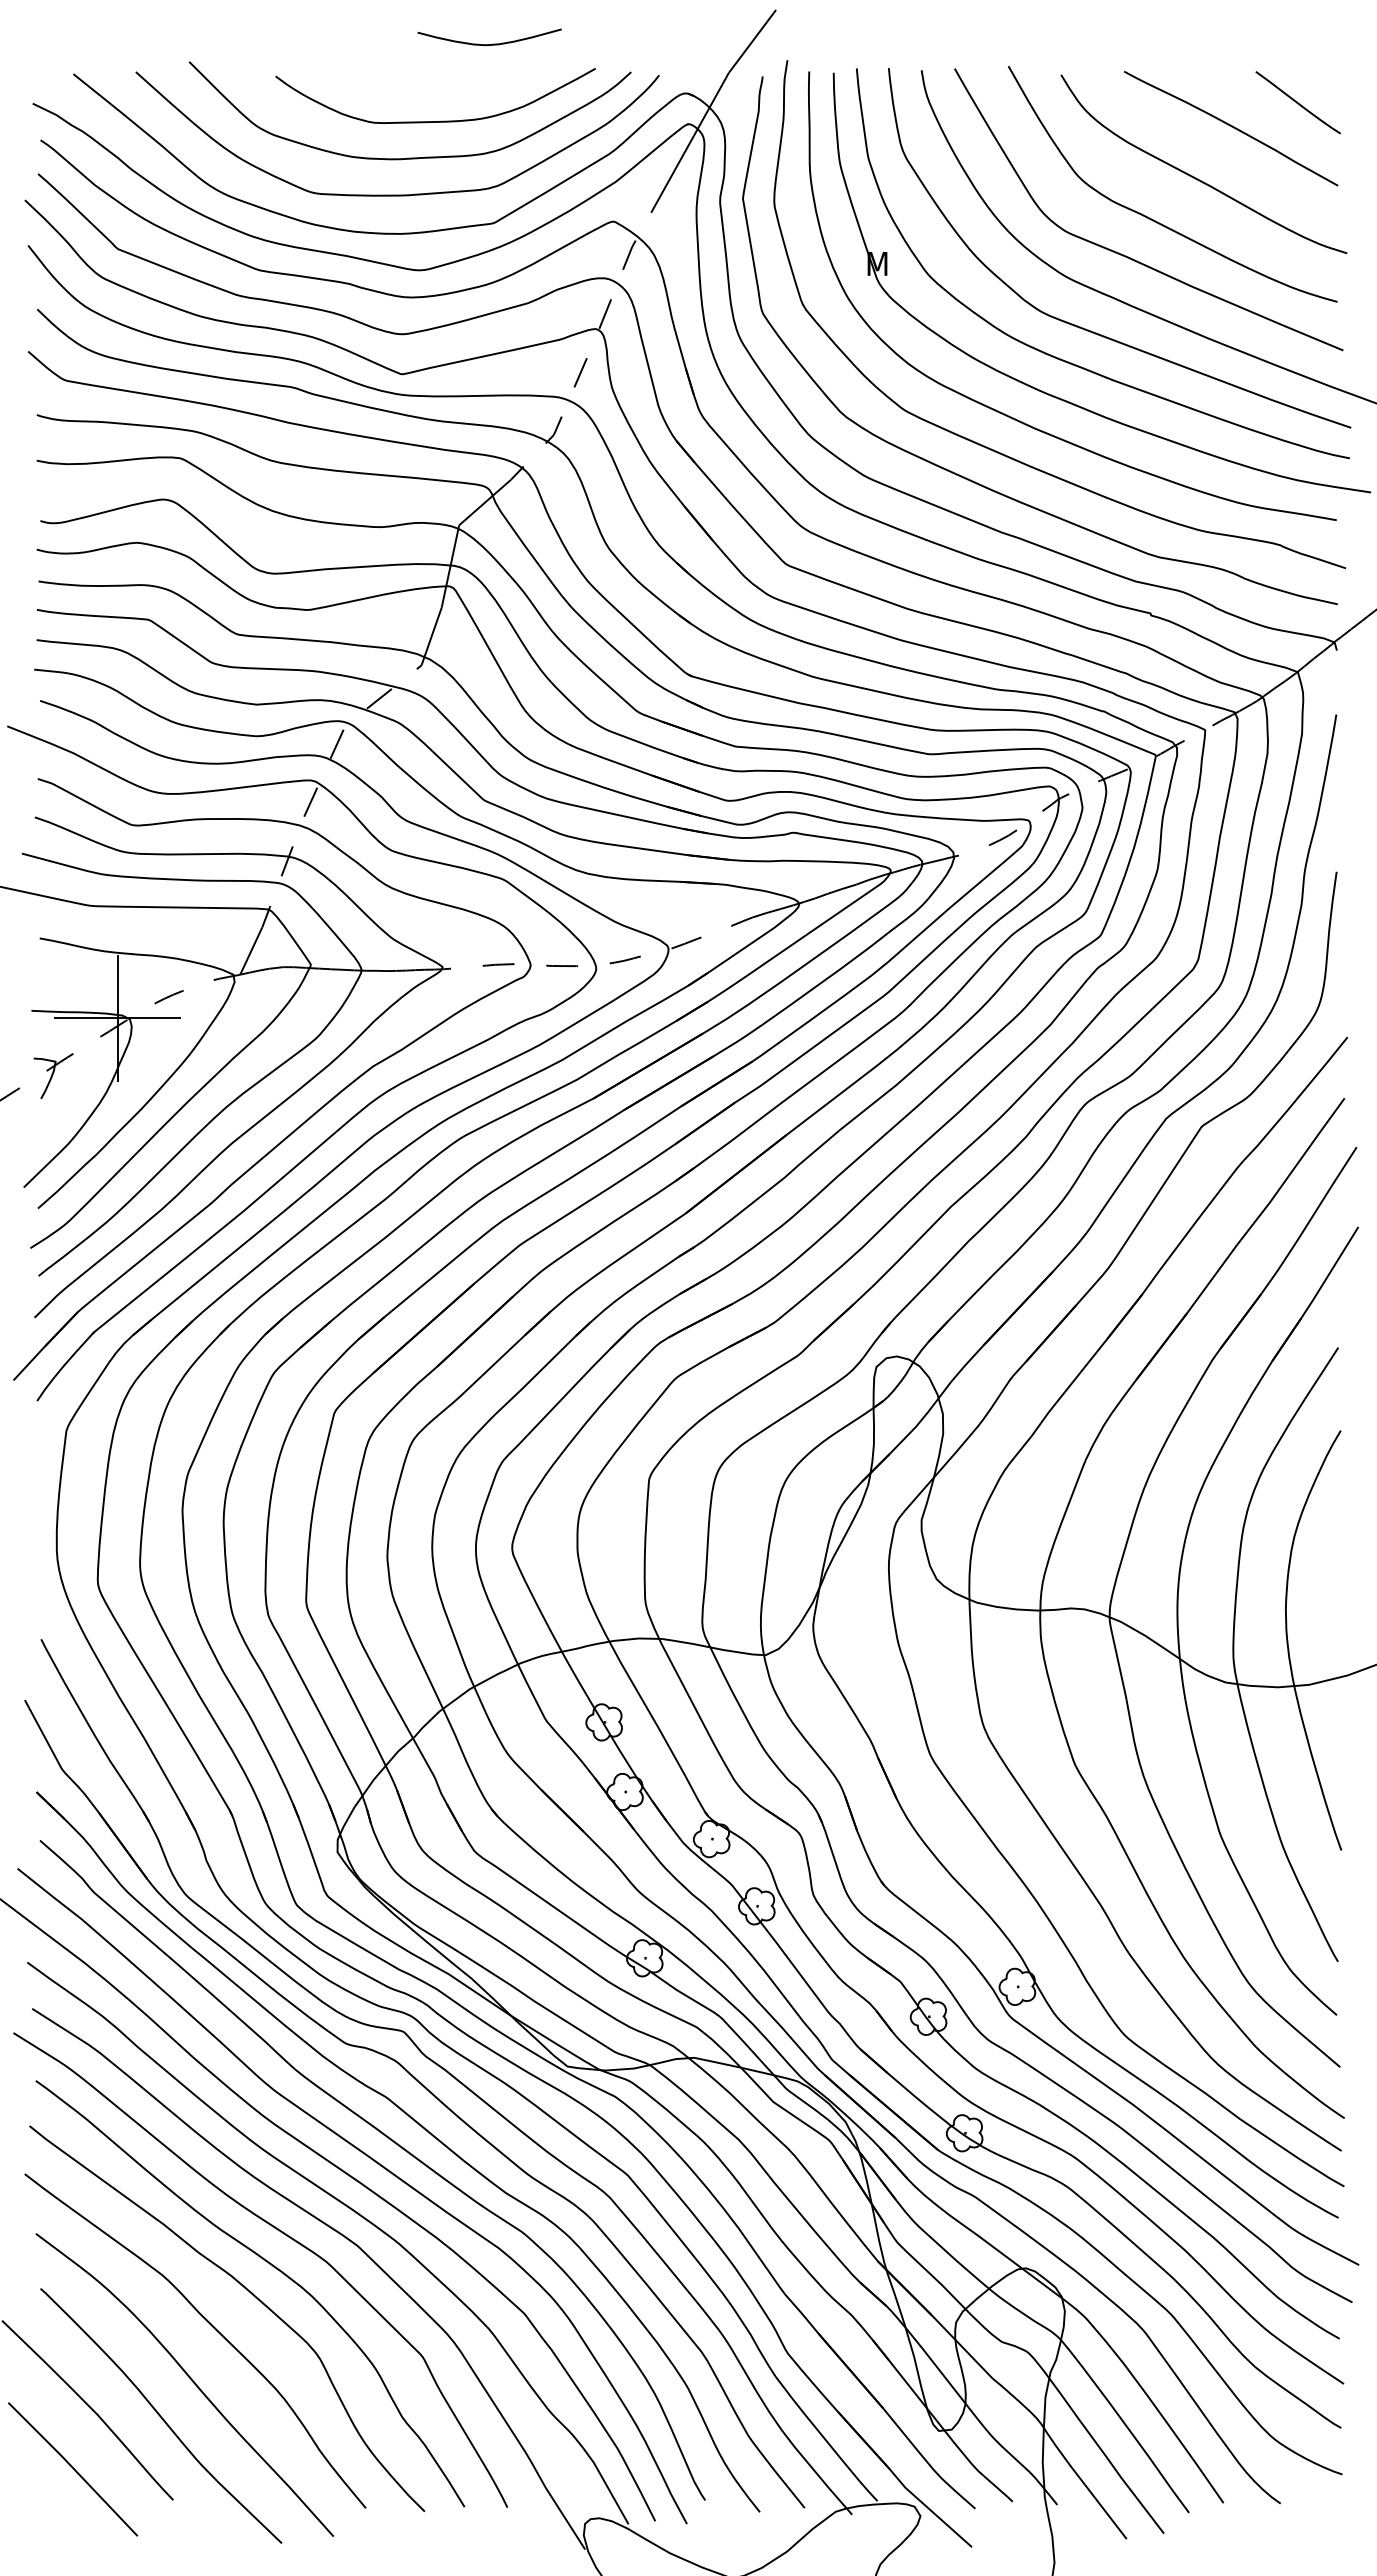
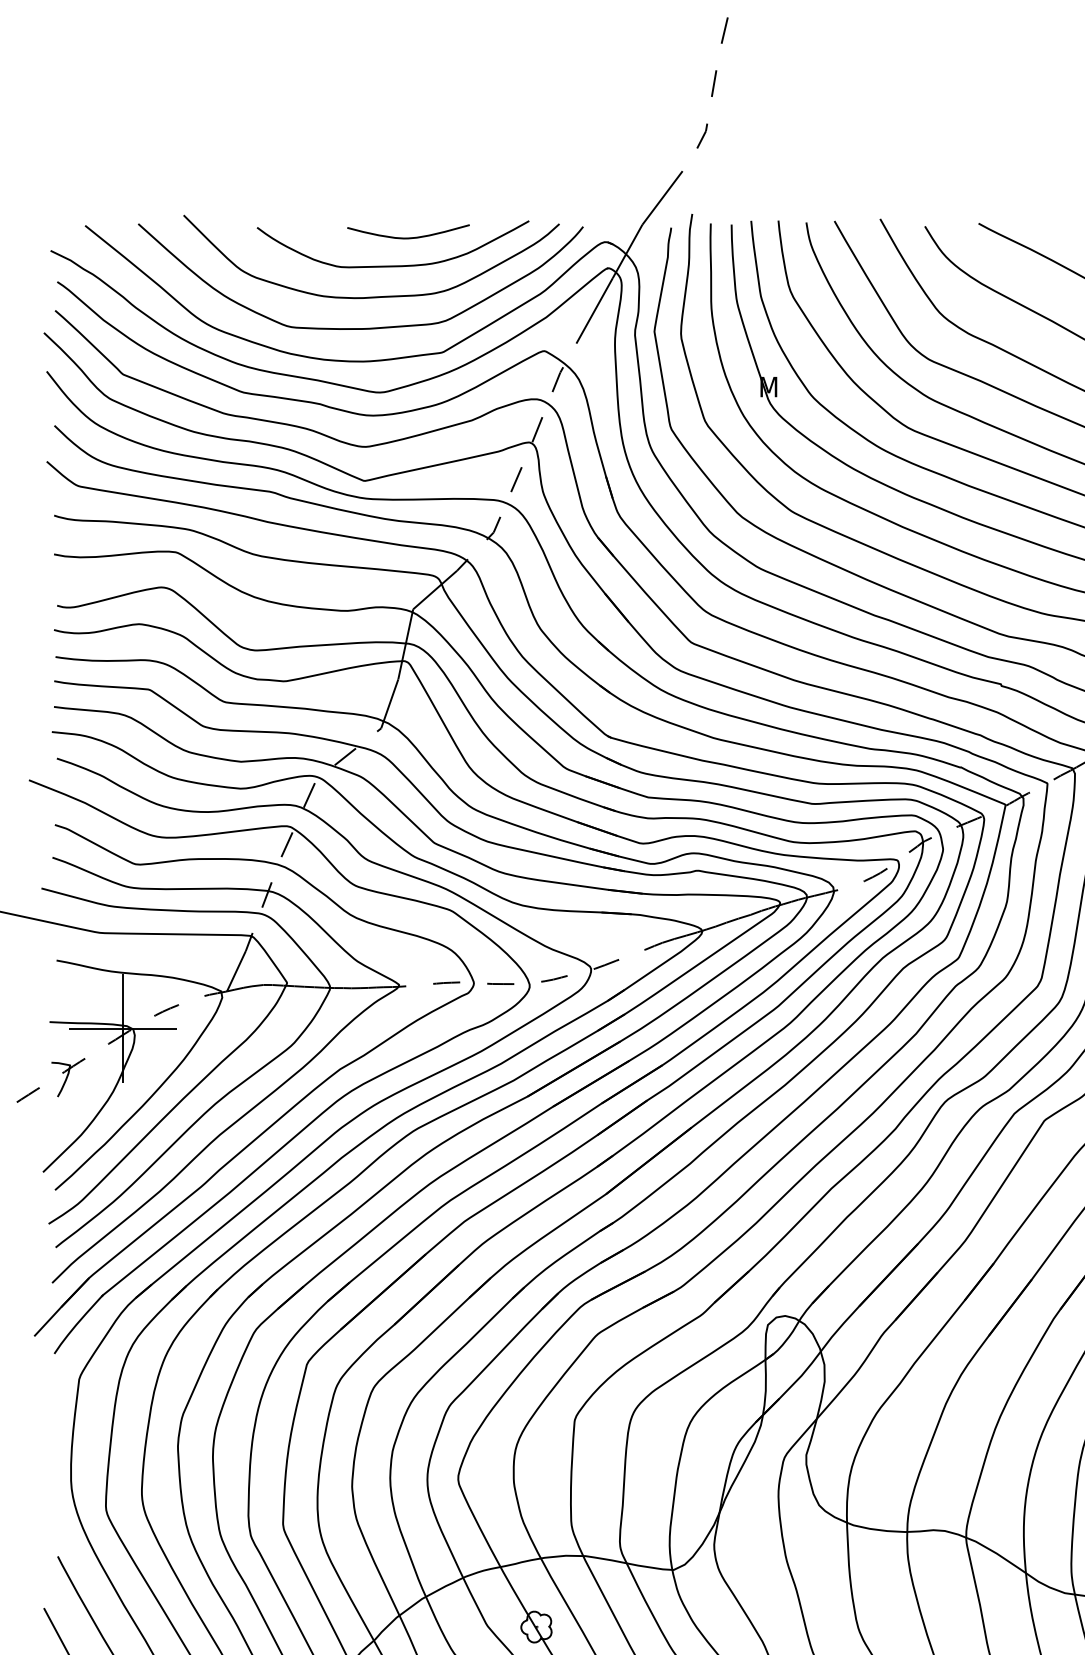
curve: (492, 43) -> (410, 237), moved

